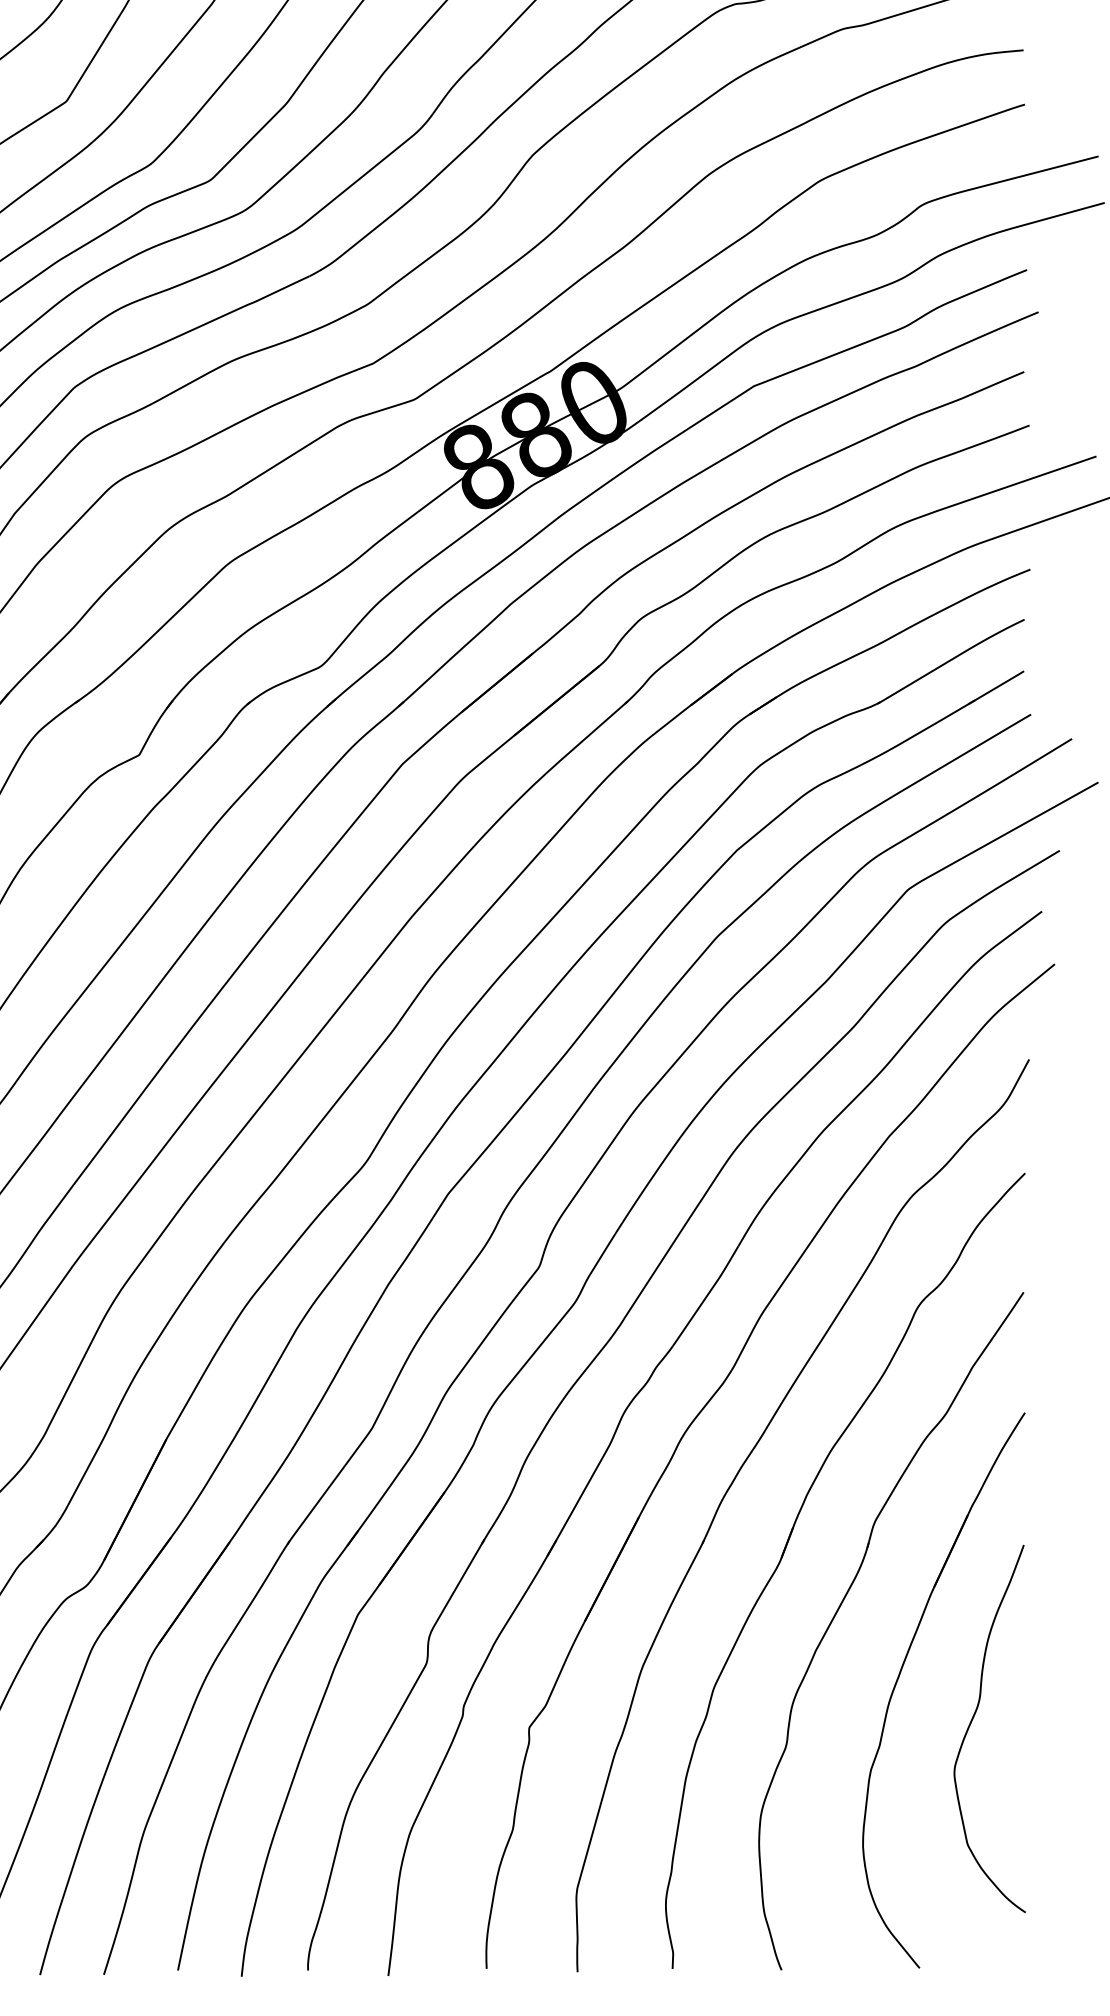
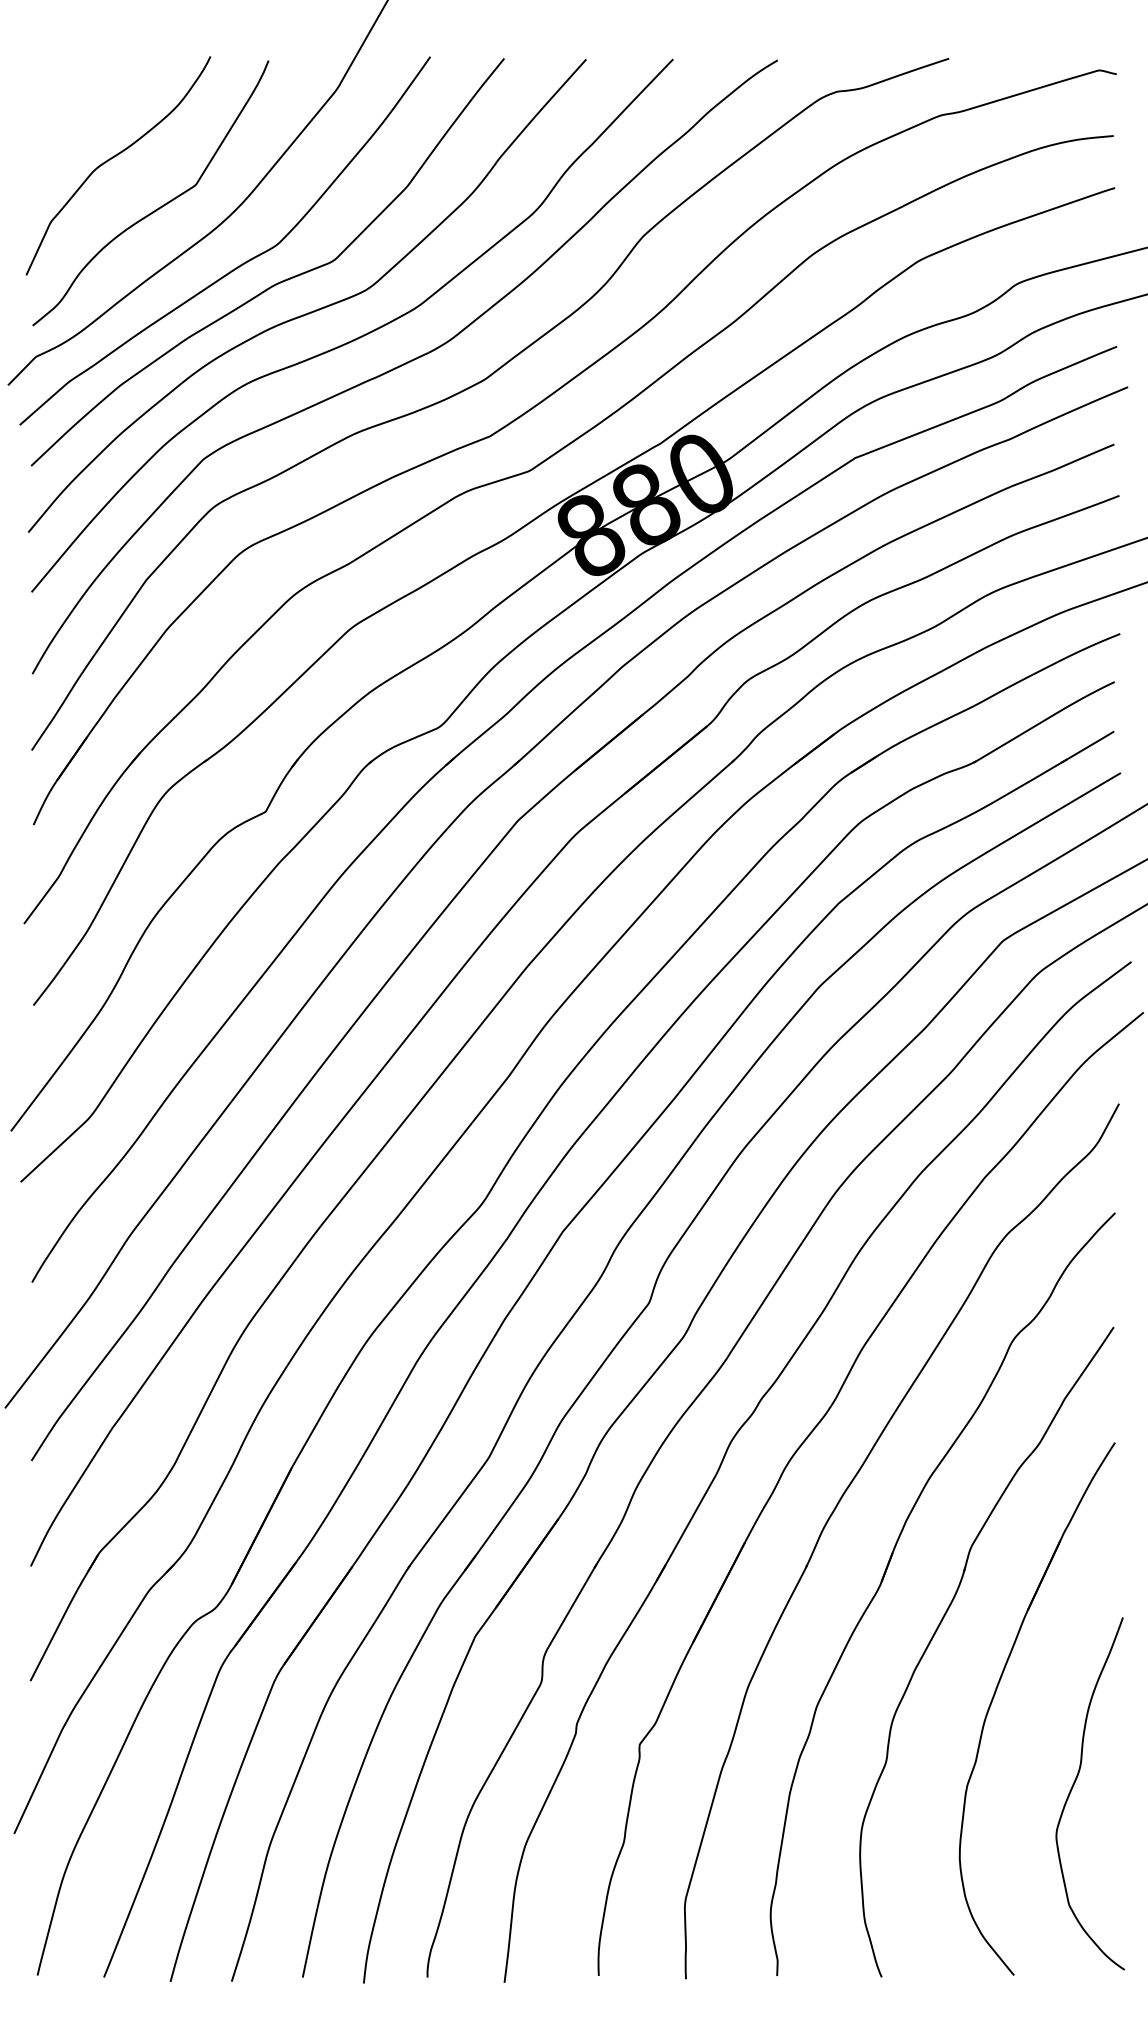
curve: (973, 1720) -> (1074, 1785), moved

